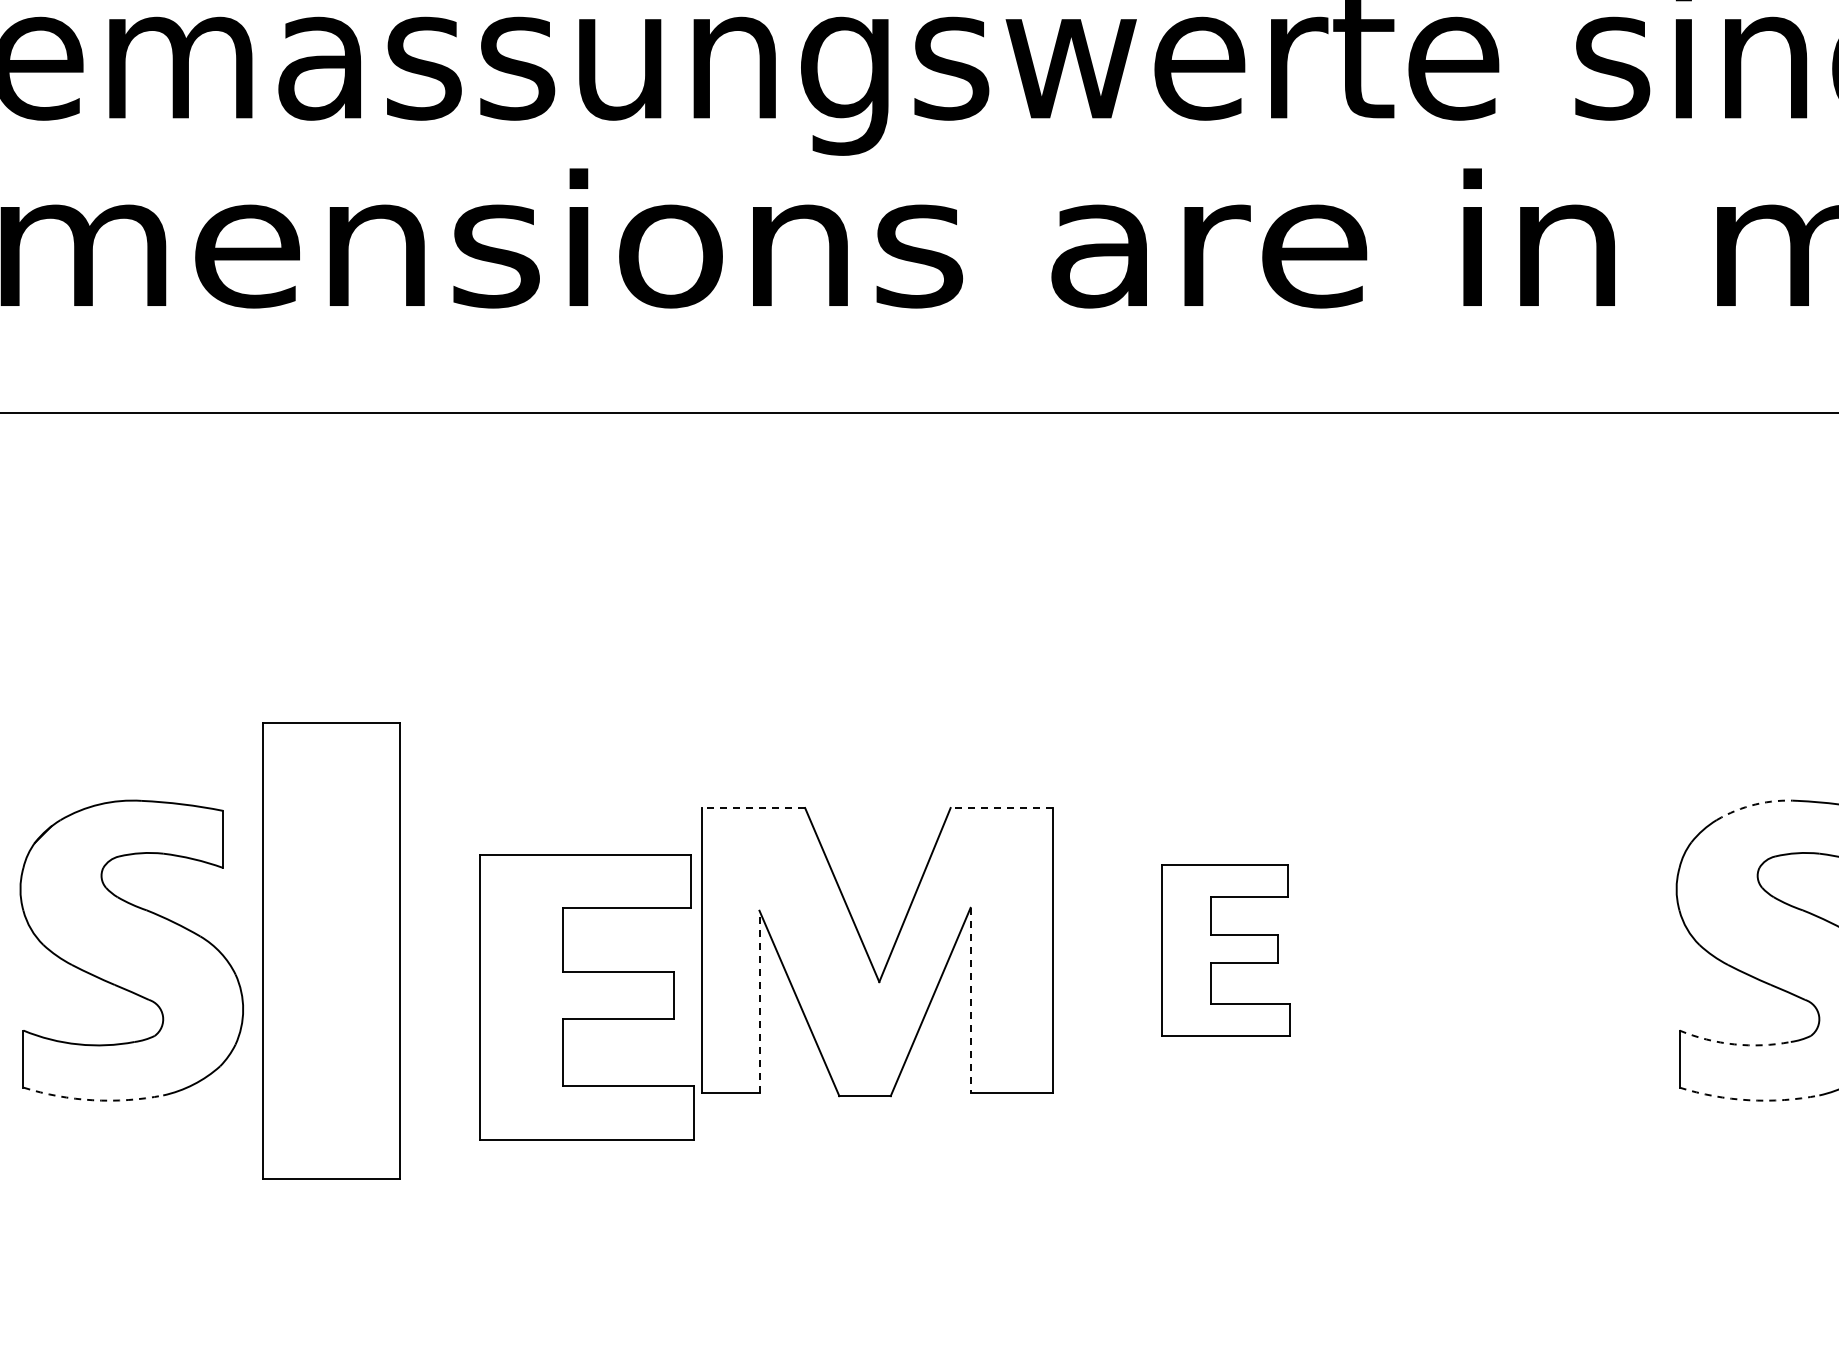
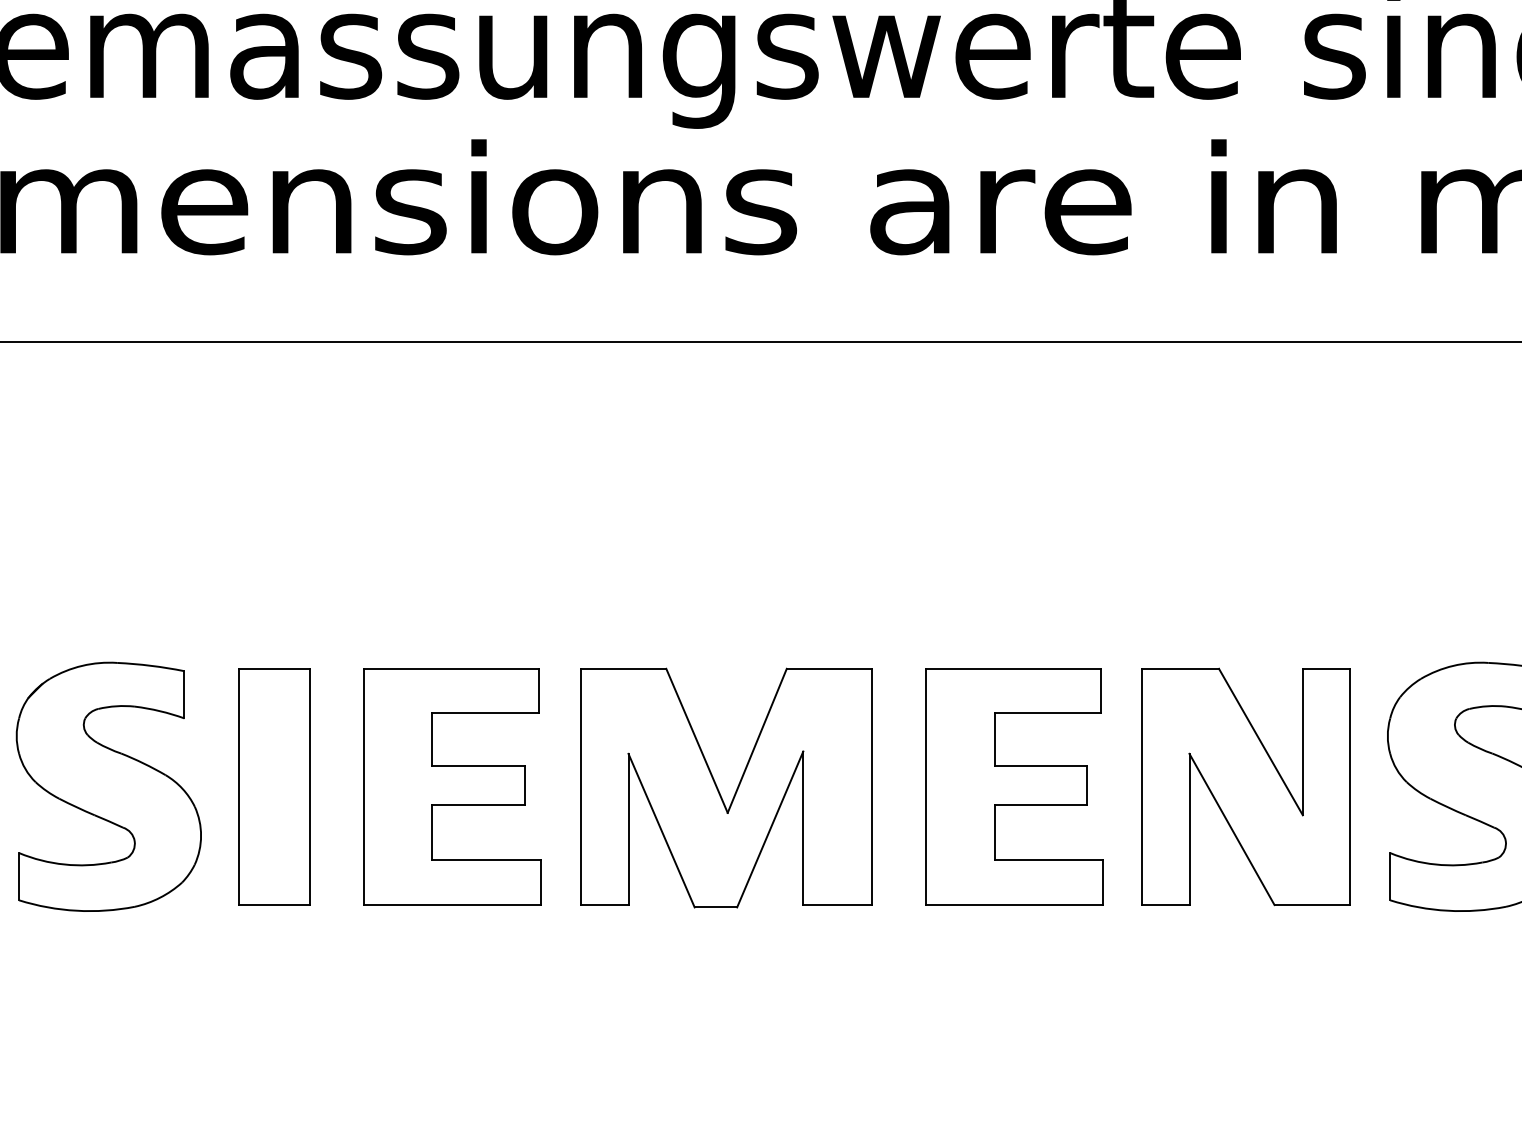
arc: (1755, 804) -> (1453, 665), dashed -> solid
line: (753, 808) -> (623, 669), dashed -> solid
line: (1001, 808) -> (828, 669), dashed -> solid
part: (331, 950) -> (274, 786), size x0.62
part: (1225, 950) -> (1014, 786), size x1.67
part: (1505, 950) -> (1246, 786), added
part: (586, 997) -> (452, 786), moved
line: (970, 1000) -> (803, 828), dashed -> solid
line: (759, 1001) -> (628, 829), dashed -> solid
arc: (1734, 1044) -> (1435, 864), dashed -> solid
arc: (92, 1100) -> (76, 910), dashed -> solid
arc: (1748, 1100) -> (1447, 910), dashed -> solid

